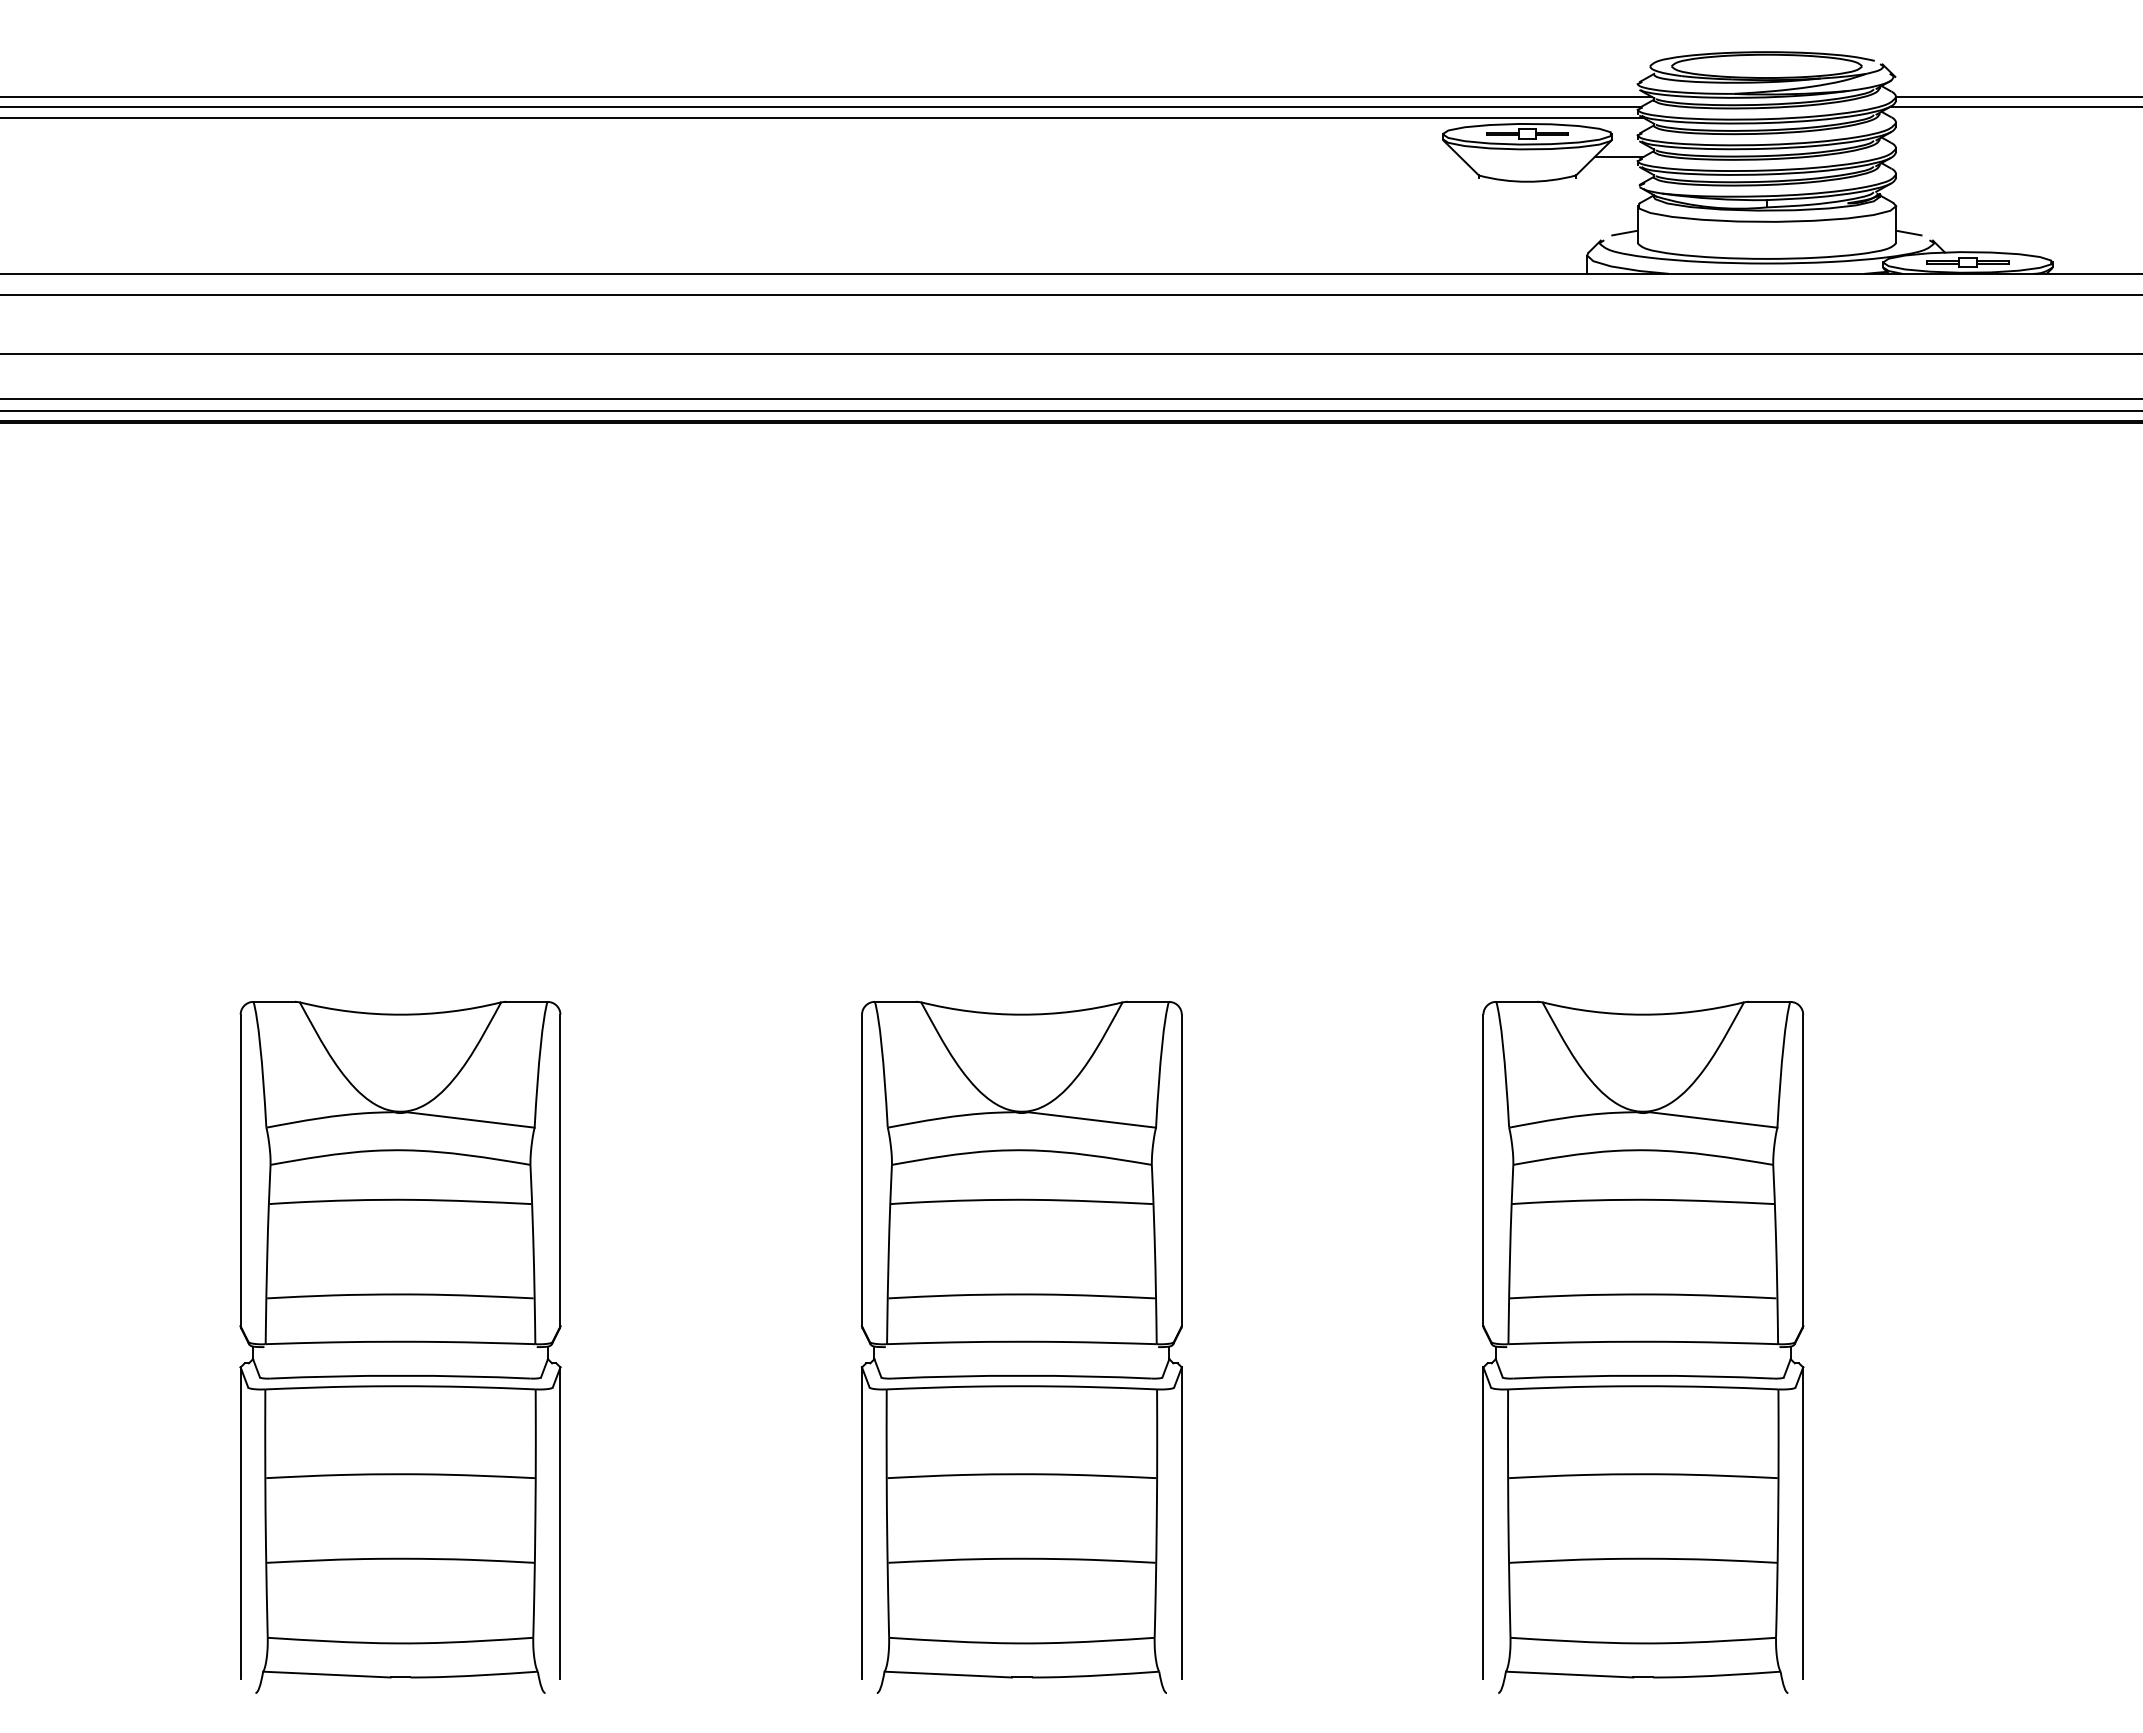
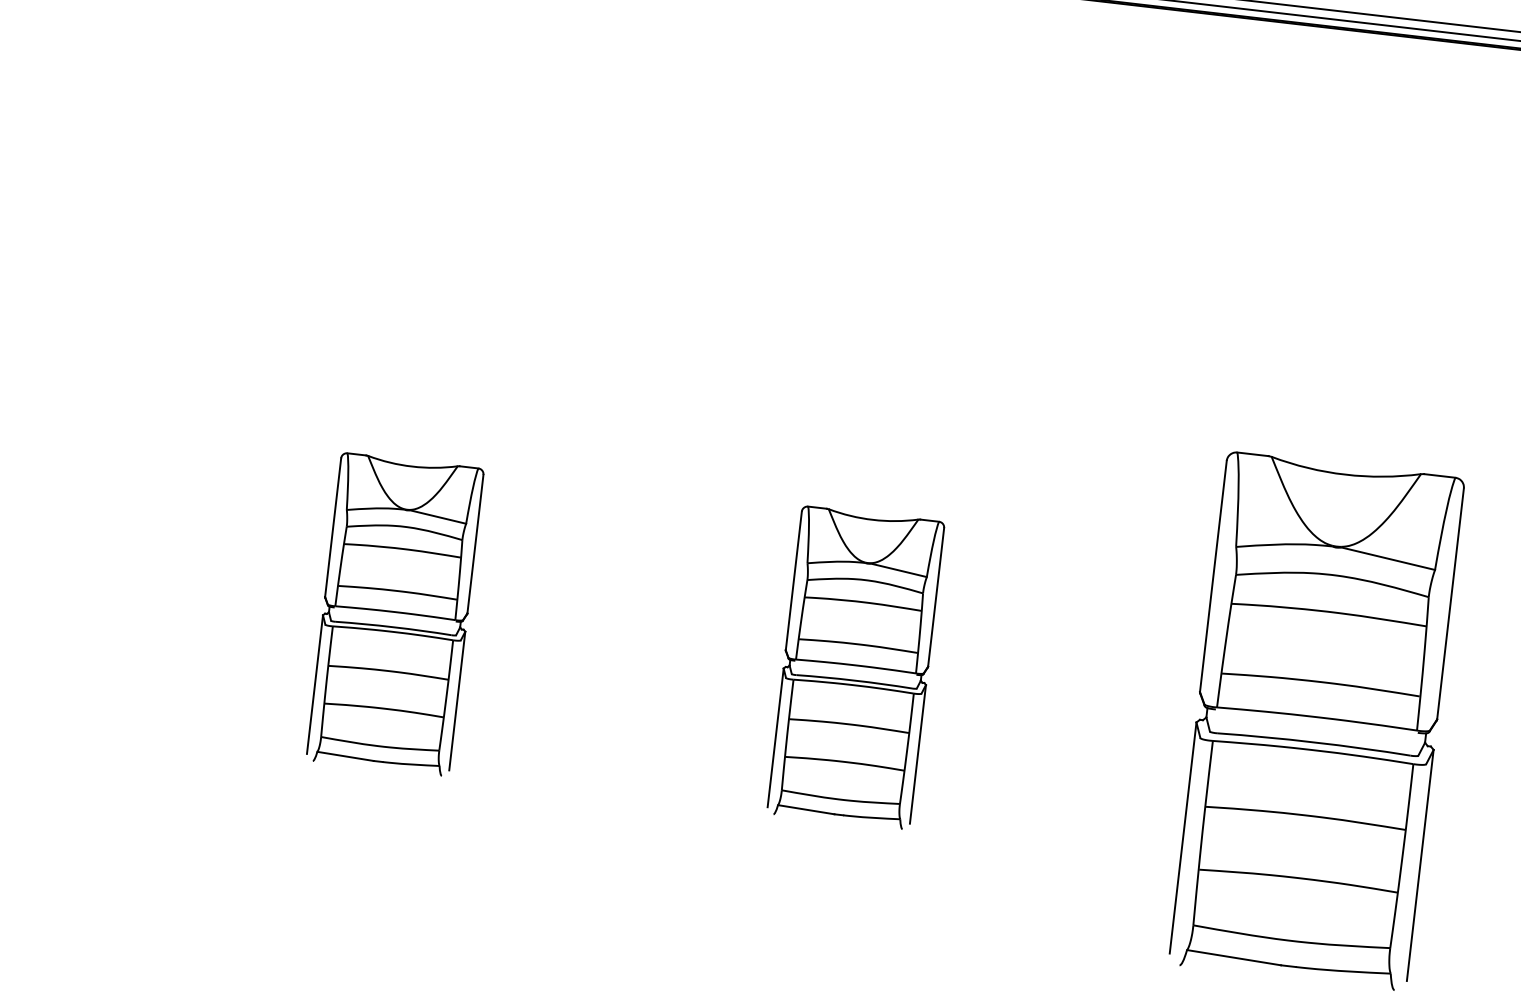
part: (400, 1346) -> (395, 614), size x0.6
part: (1021, 1346) -> (855, 667), size x0.6

